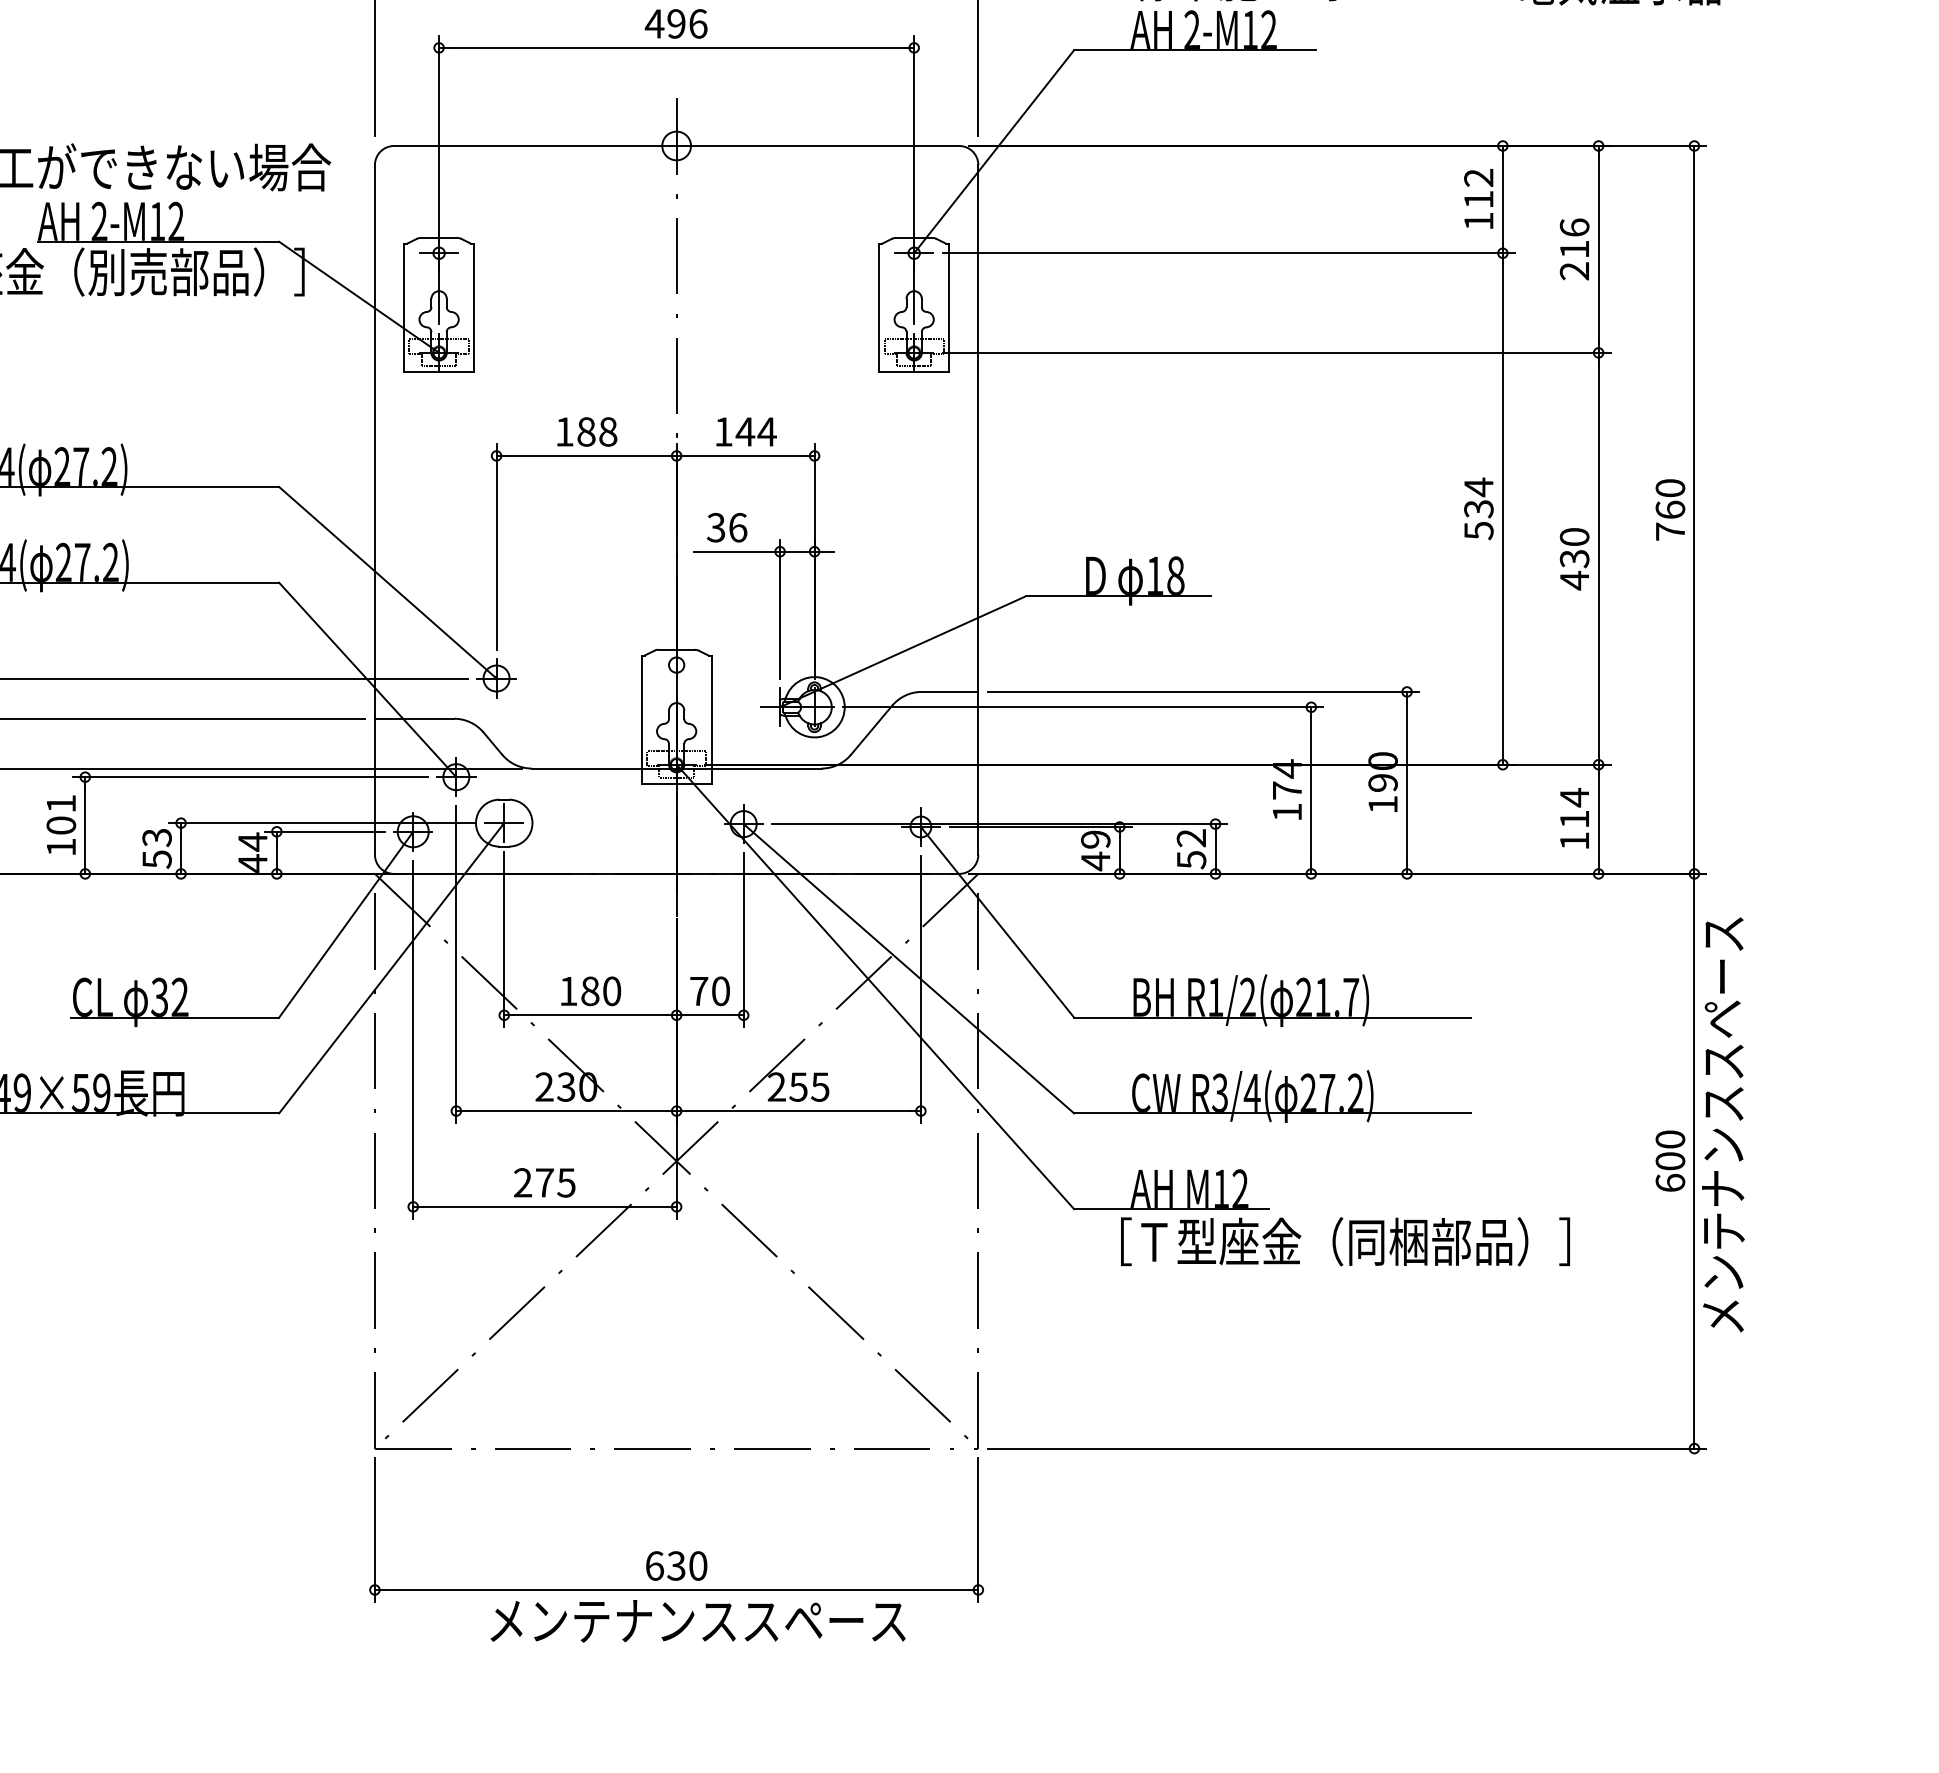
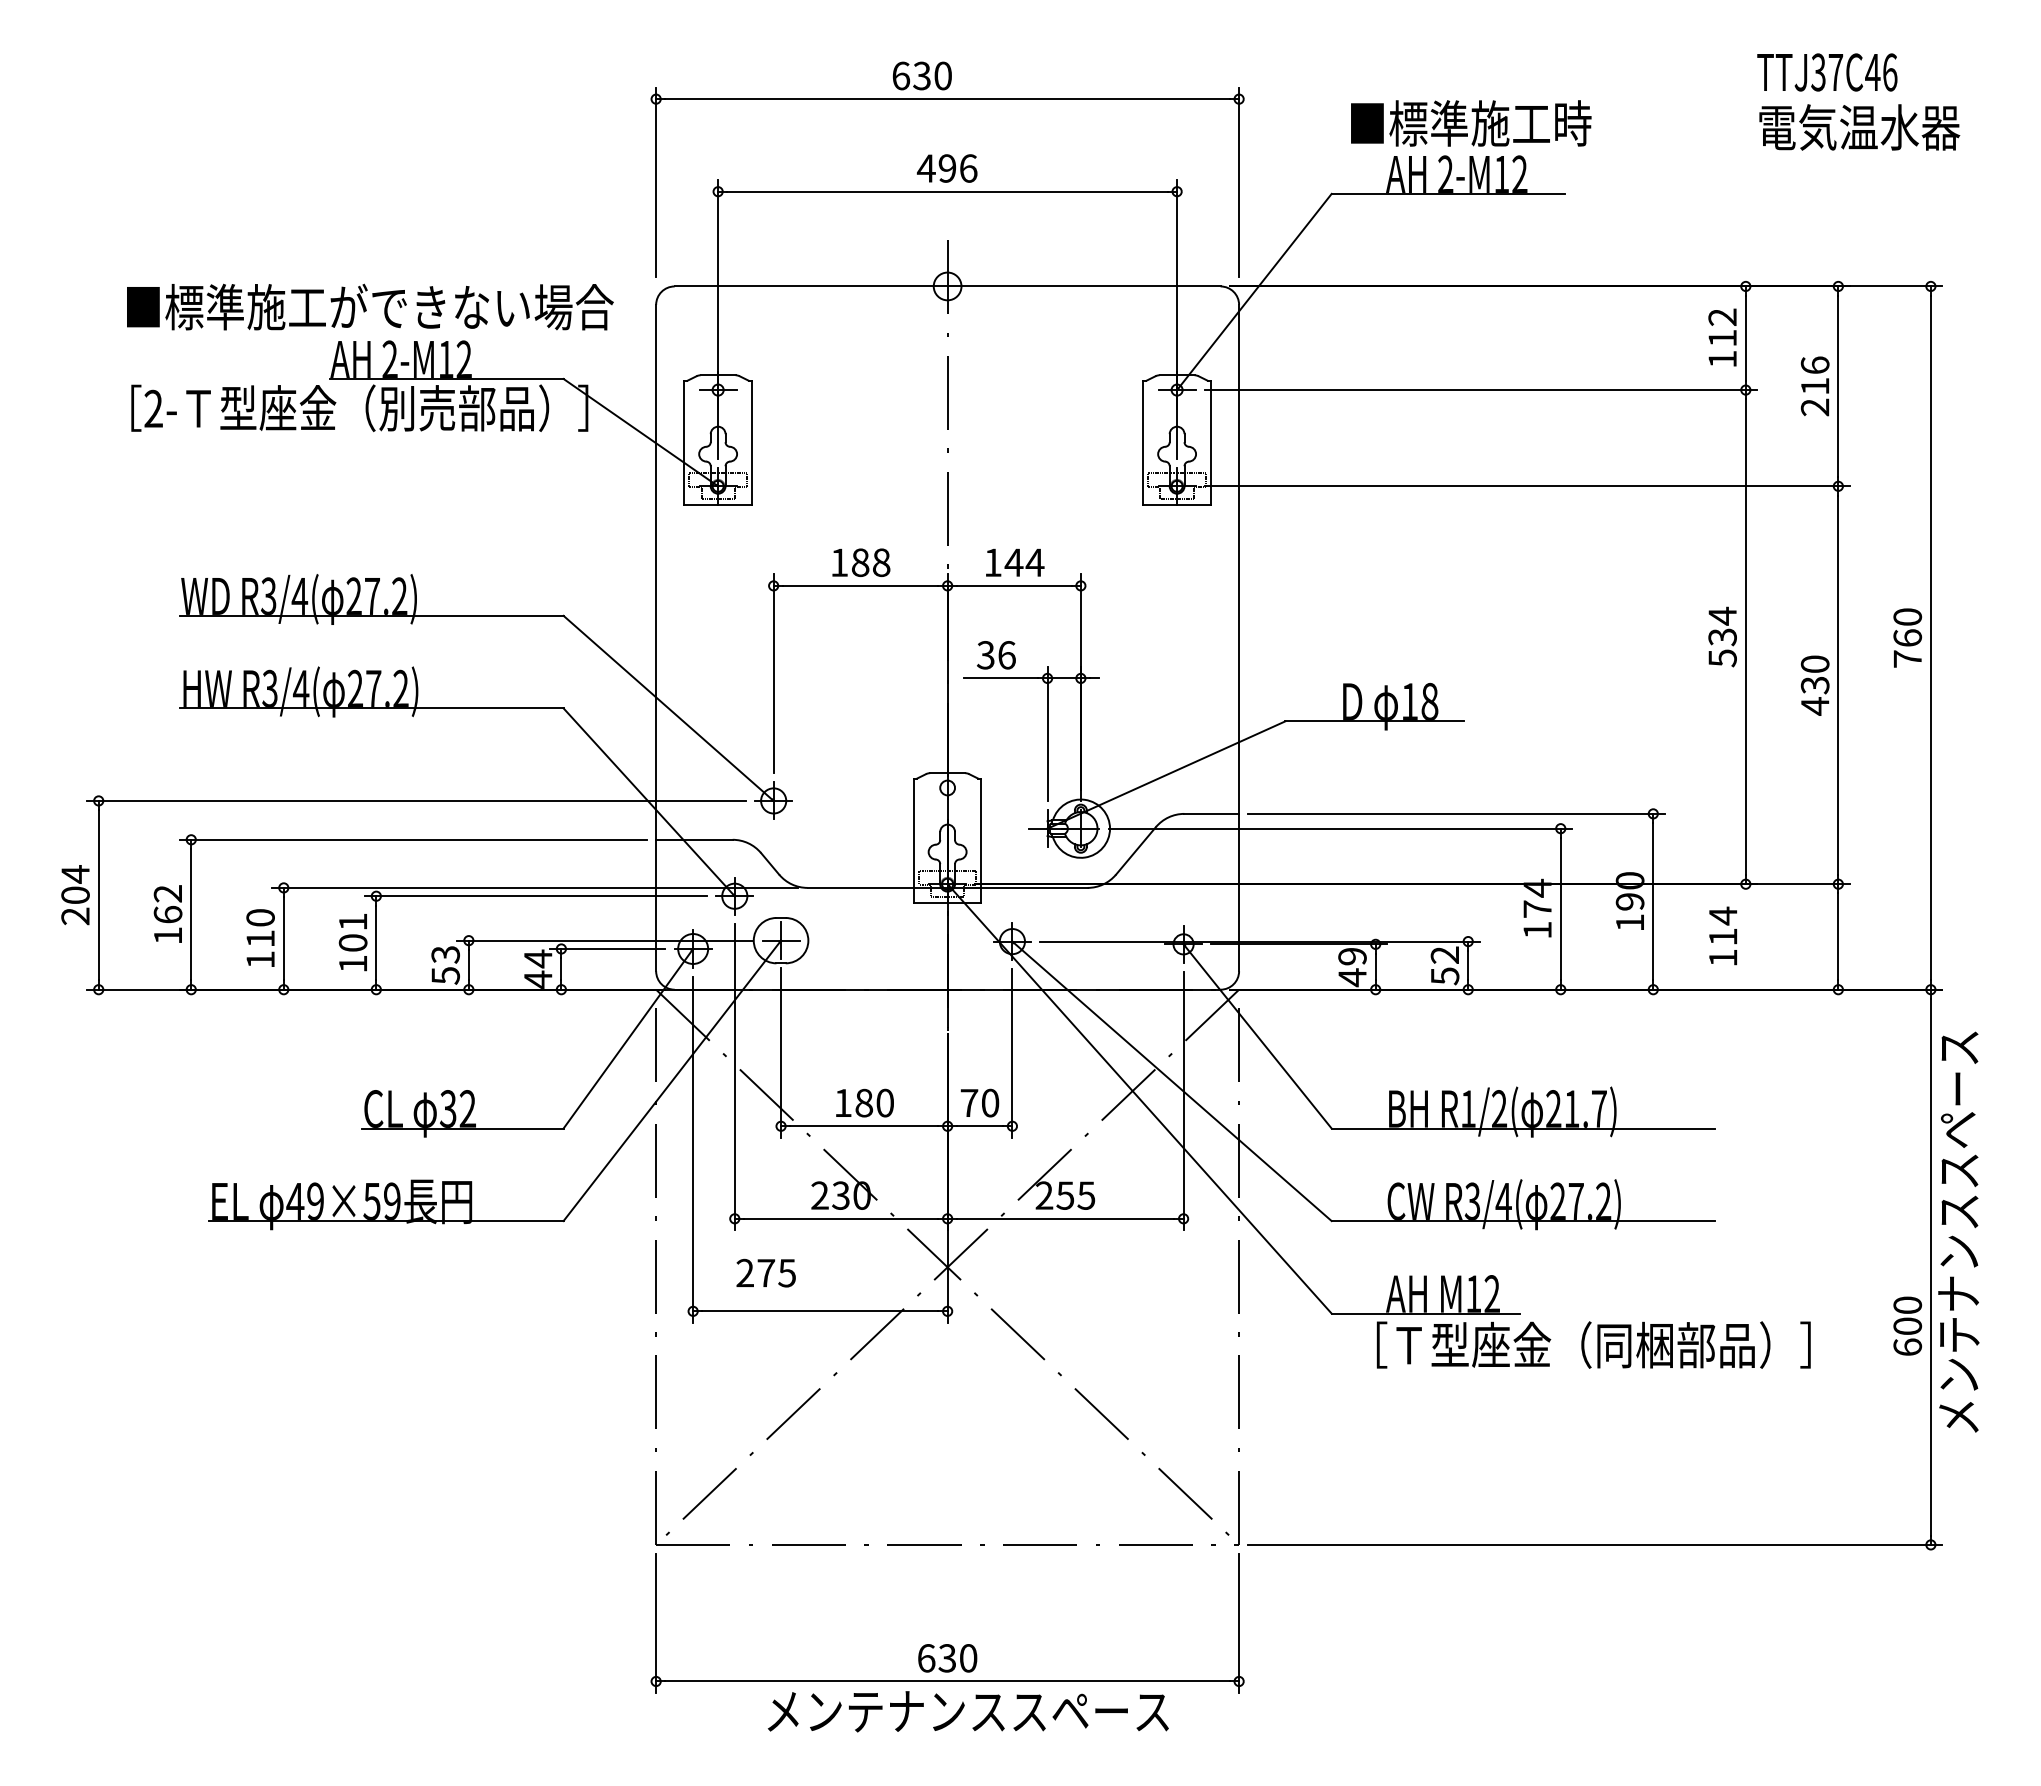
text: (1573, 817) -> (1722, 935), moved
text: (1670, 1160) -> (1907, 1325), moved
text: (544, 1182) -> (765, 1272), moved

